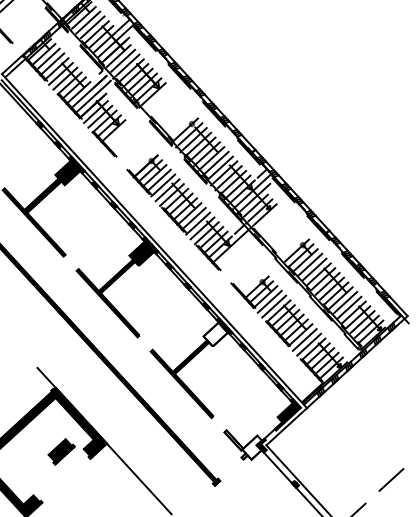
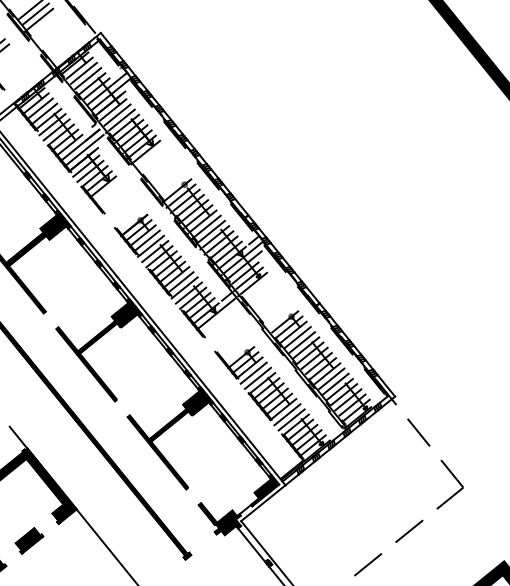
fill: (215, 334) -> (195, 403), added
fill: (243, 444) -> (217, 518), added
part: (61, 451) -> (29, 540), moved

